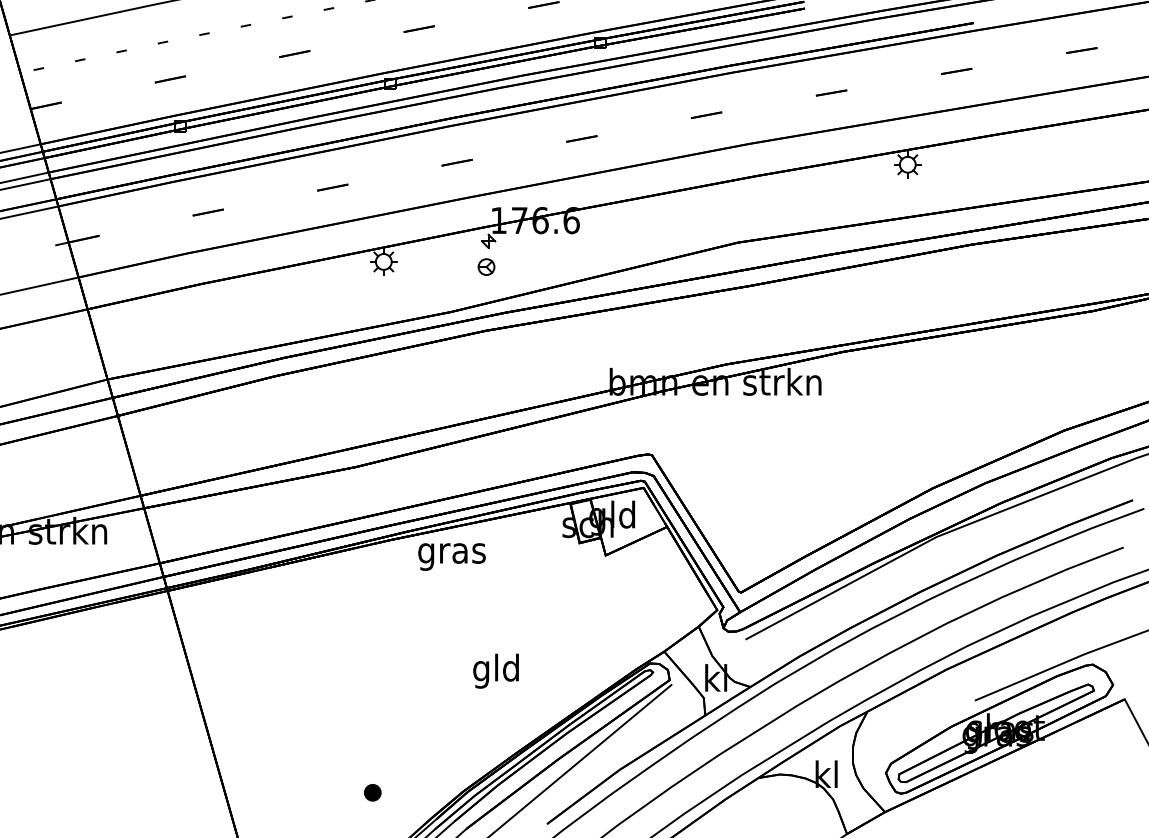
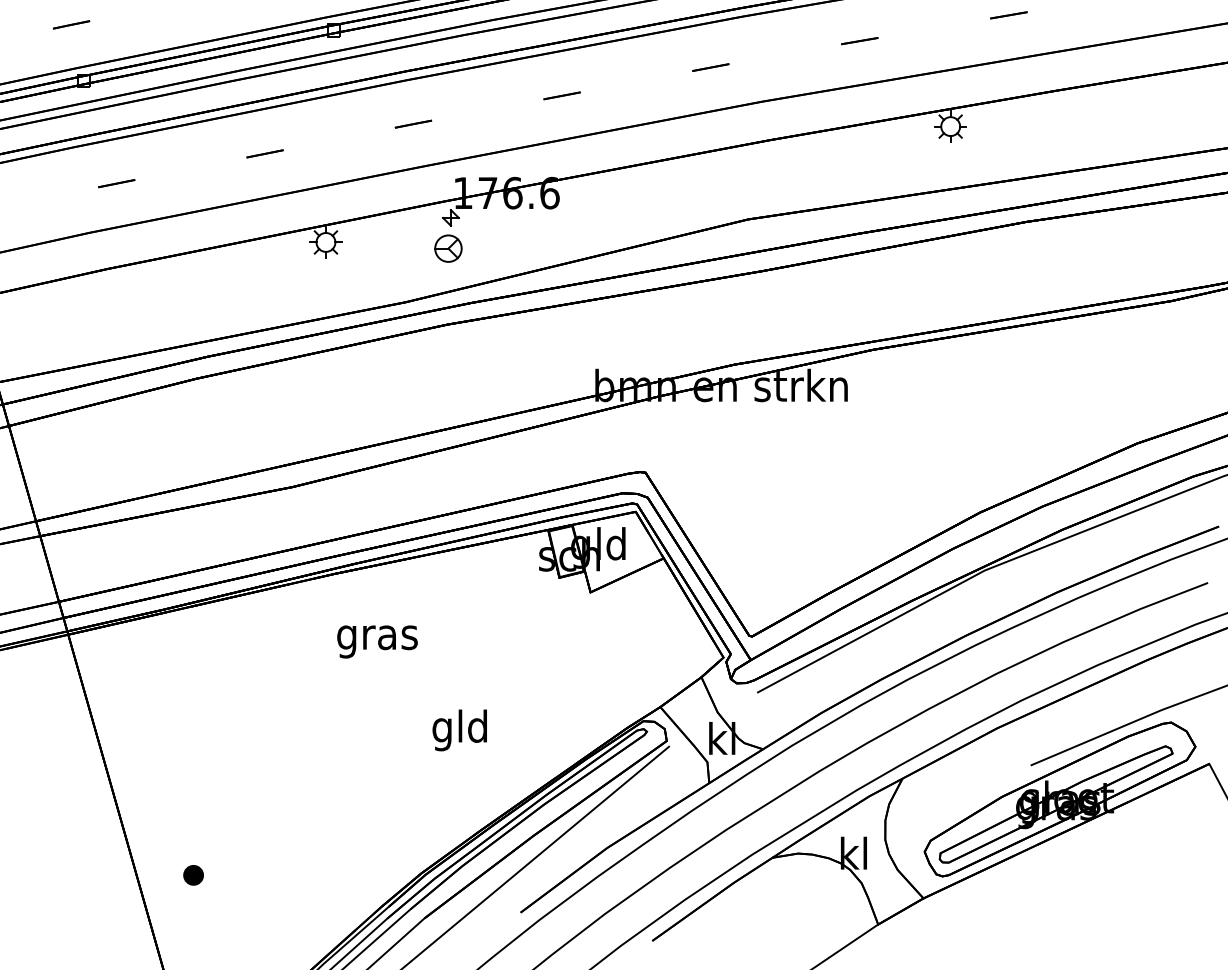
part: (486, 266) -> (448, 247), size x1.4
text: (451, 556) -> (376, 641), moved
part: (372, 792) -> (193, 875), moved

